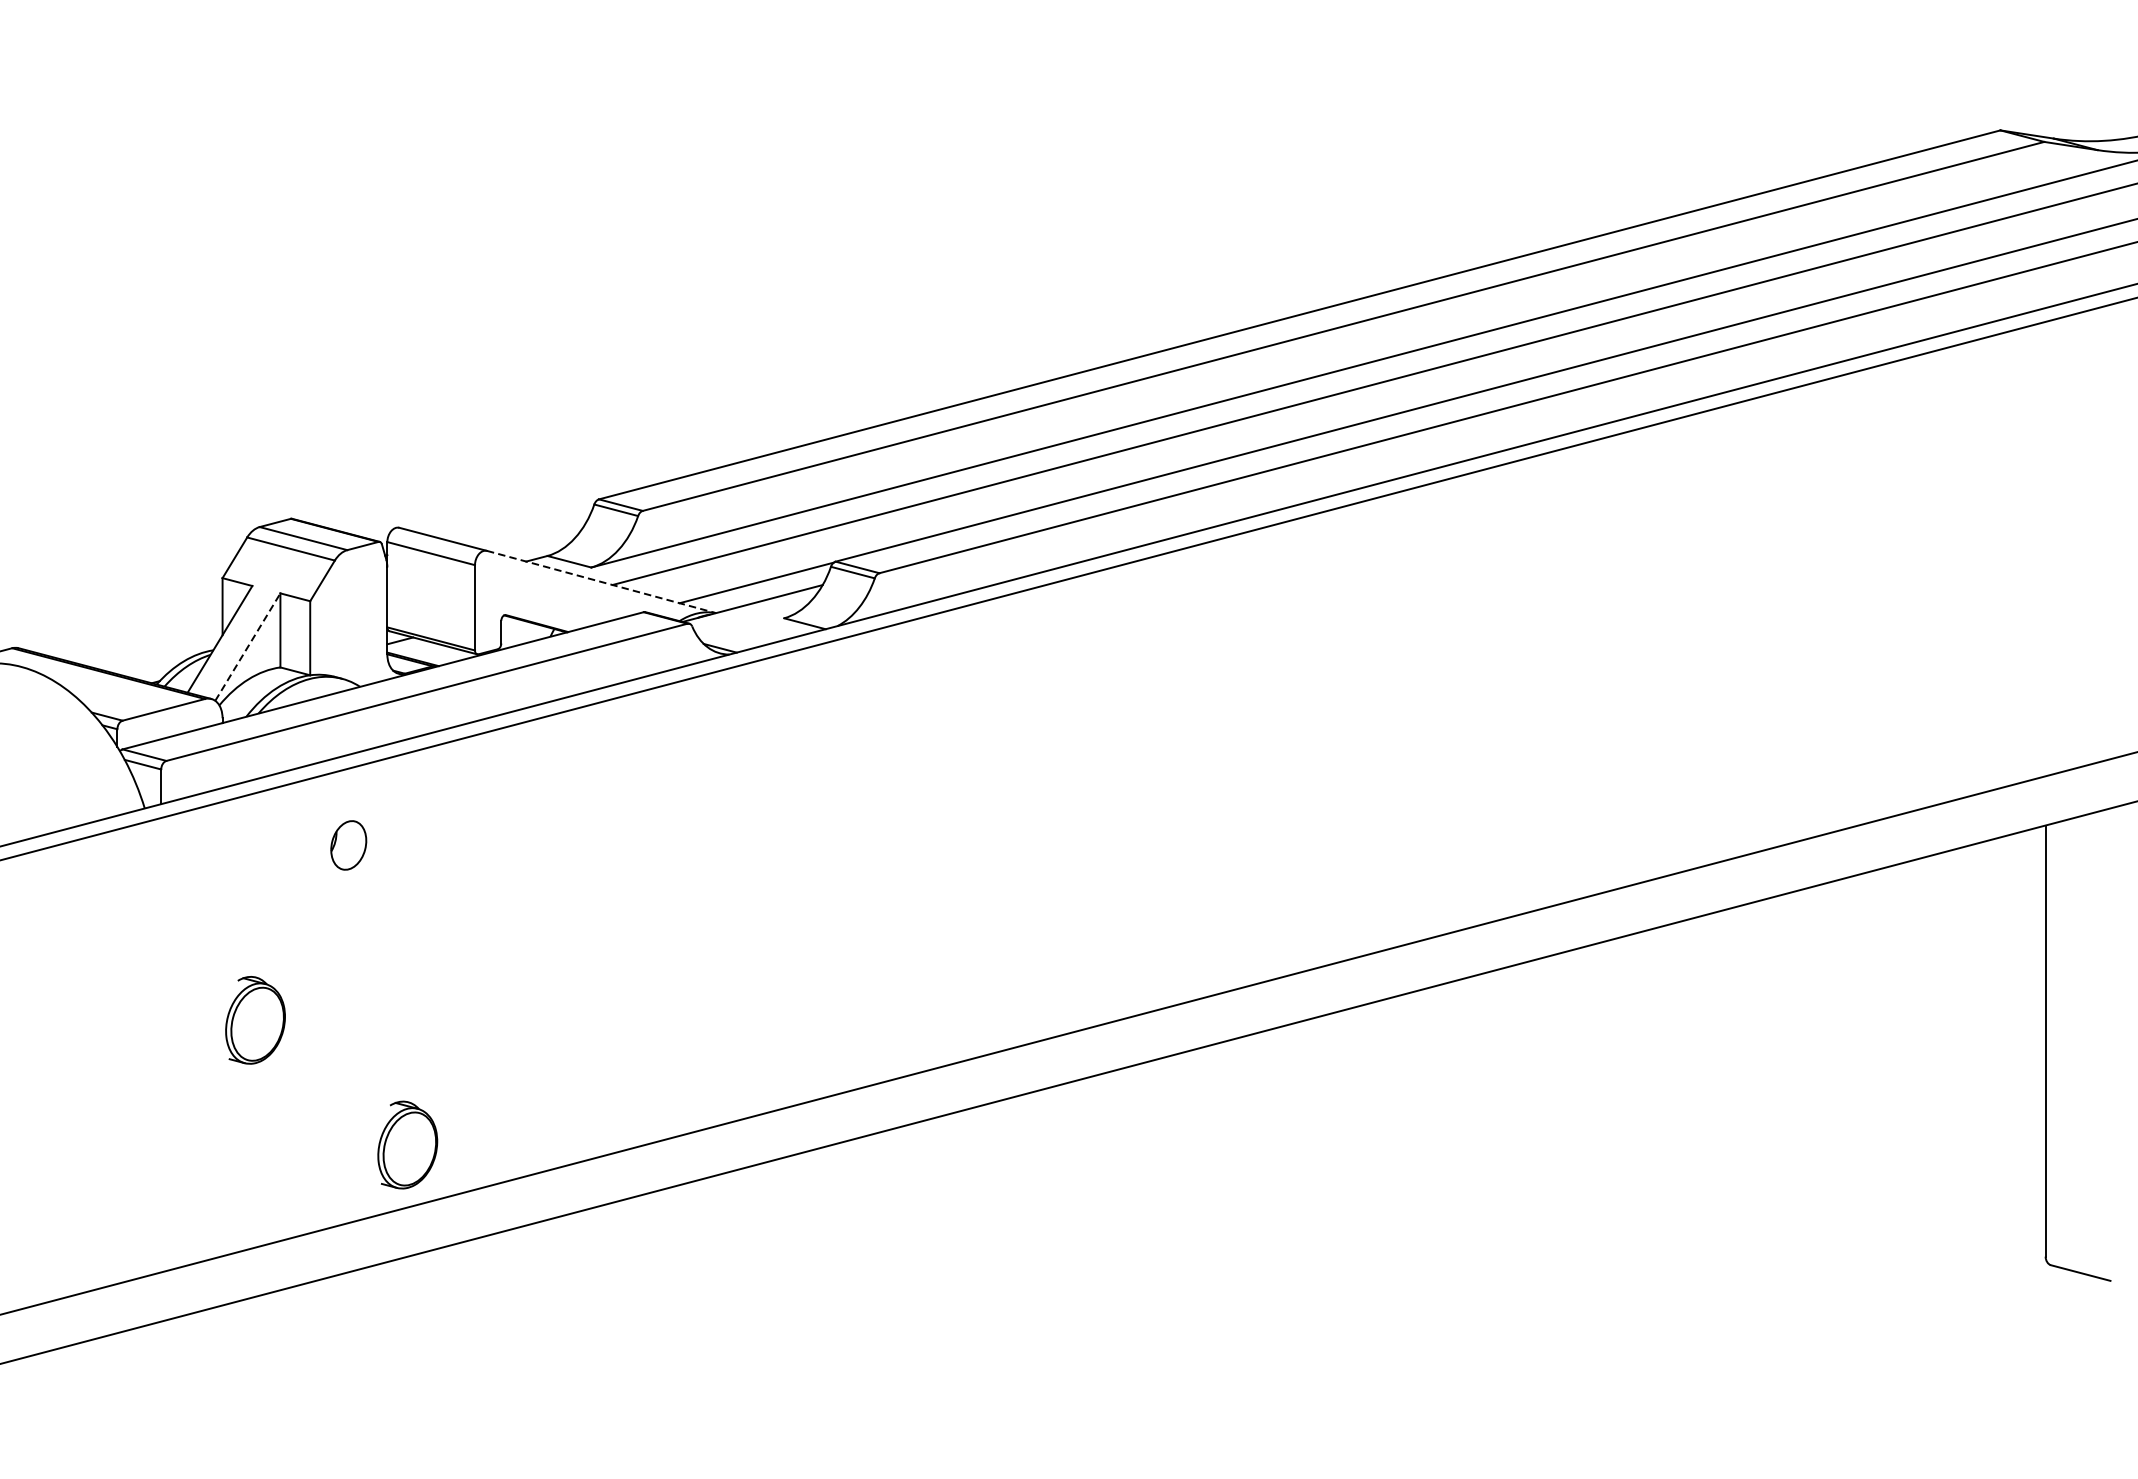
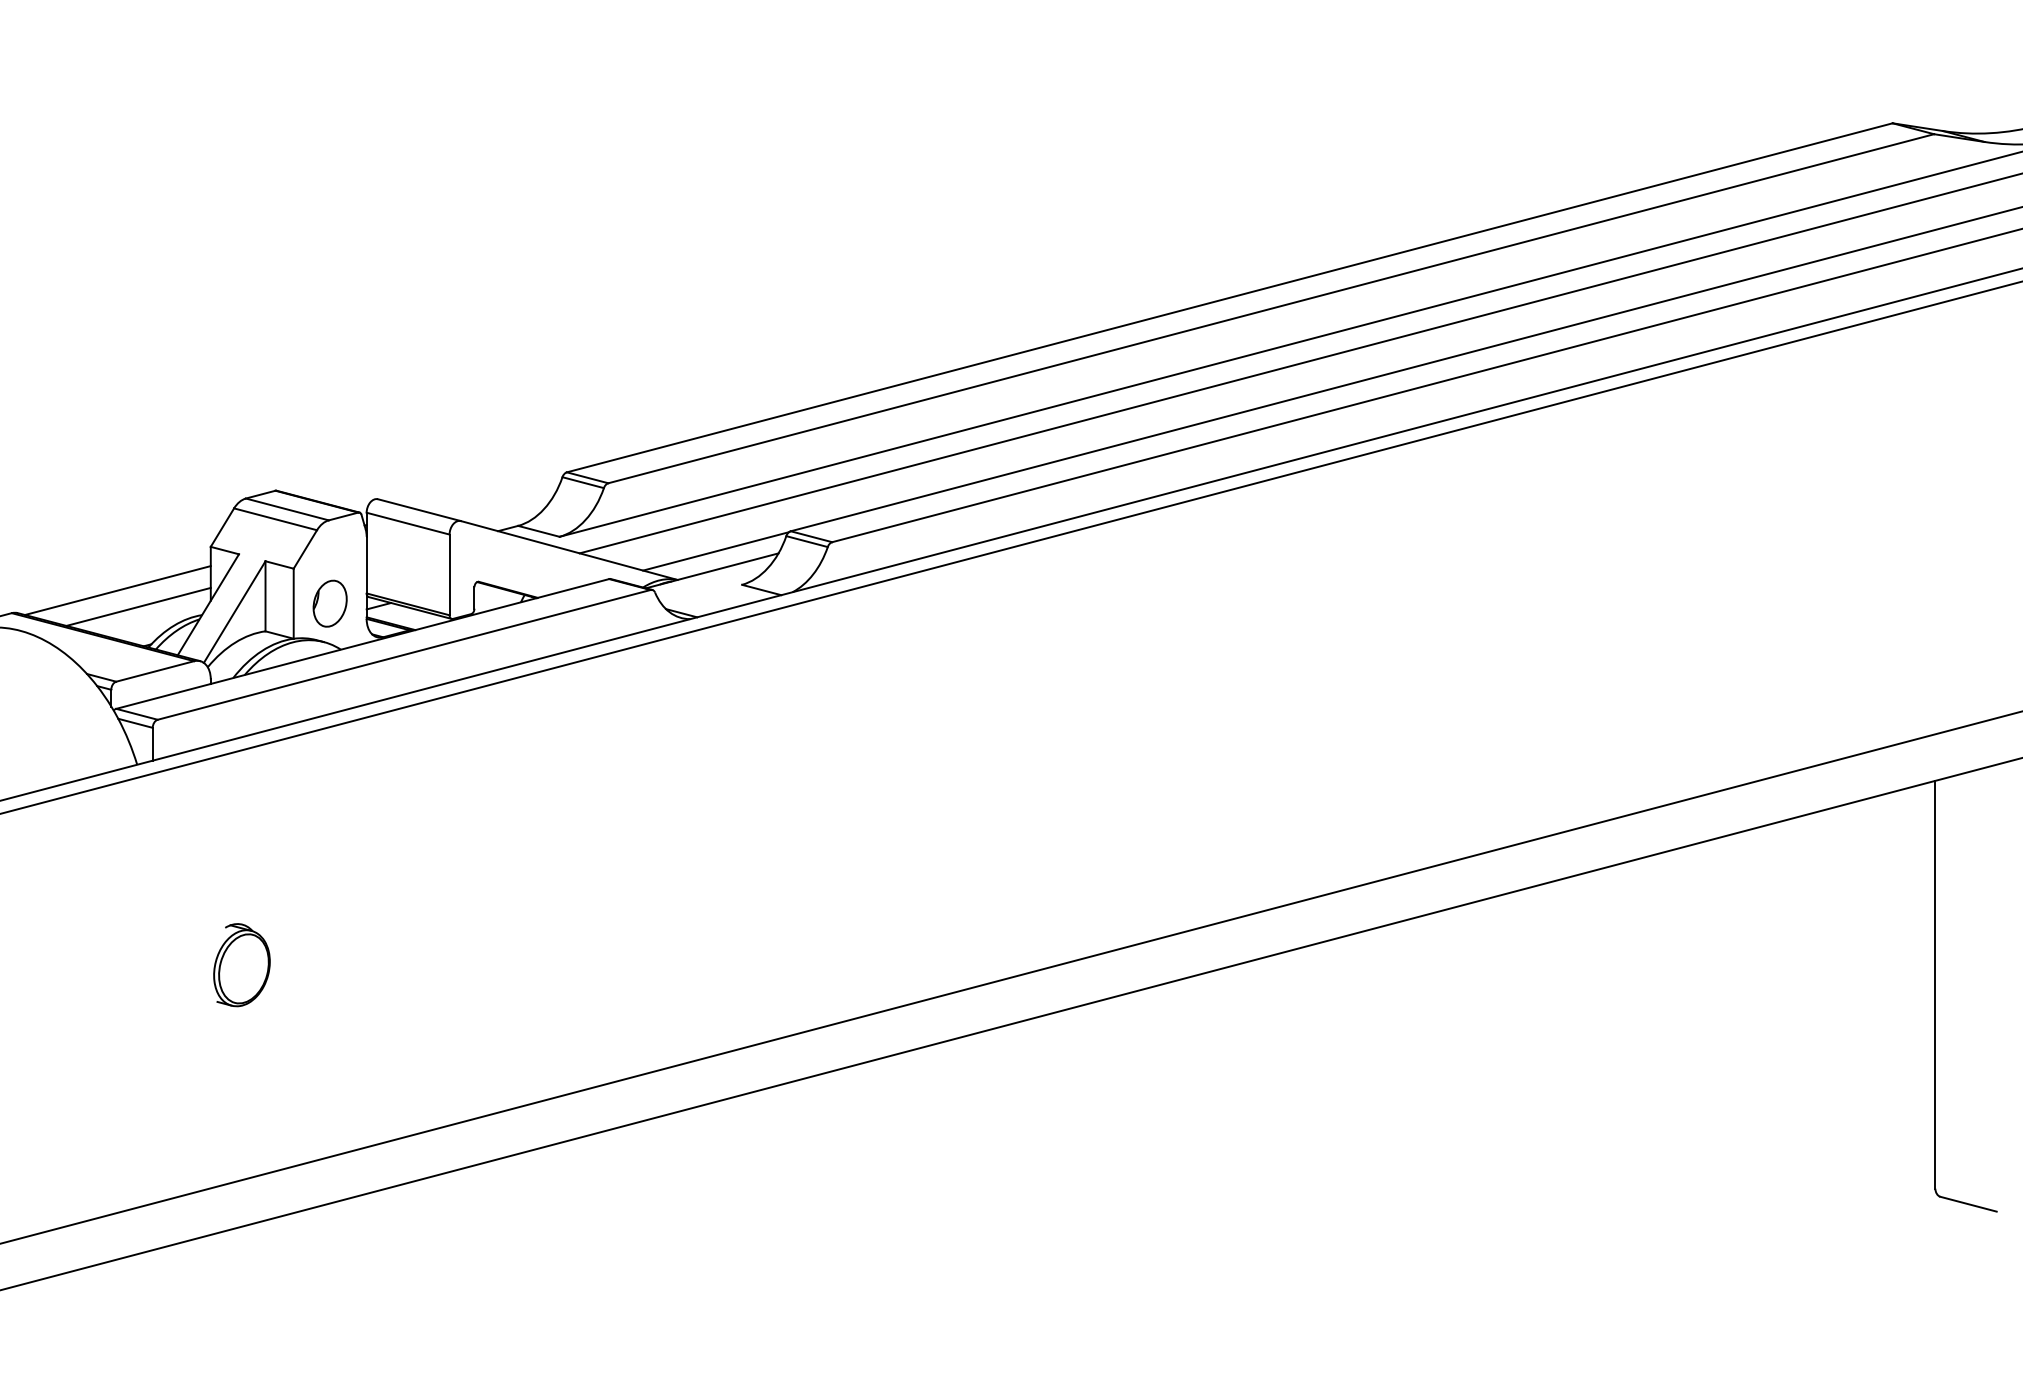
line: (601, 581) -> (569, 550), dashed -> solid
line: (123, 624) -> (117, 590), added
line: (146, 641) -> (138, 606), added
line: (247, 646) -> (234, 611), dashed -> solid
part: (348, 845) -> (329, 603), moved
part: (407, 1145) -> (385, 1083), removed

